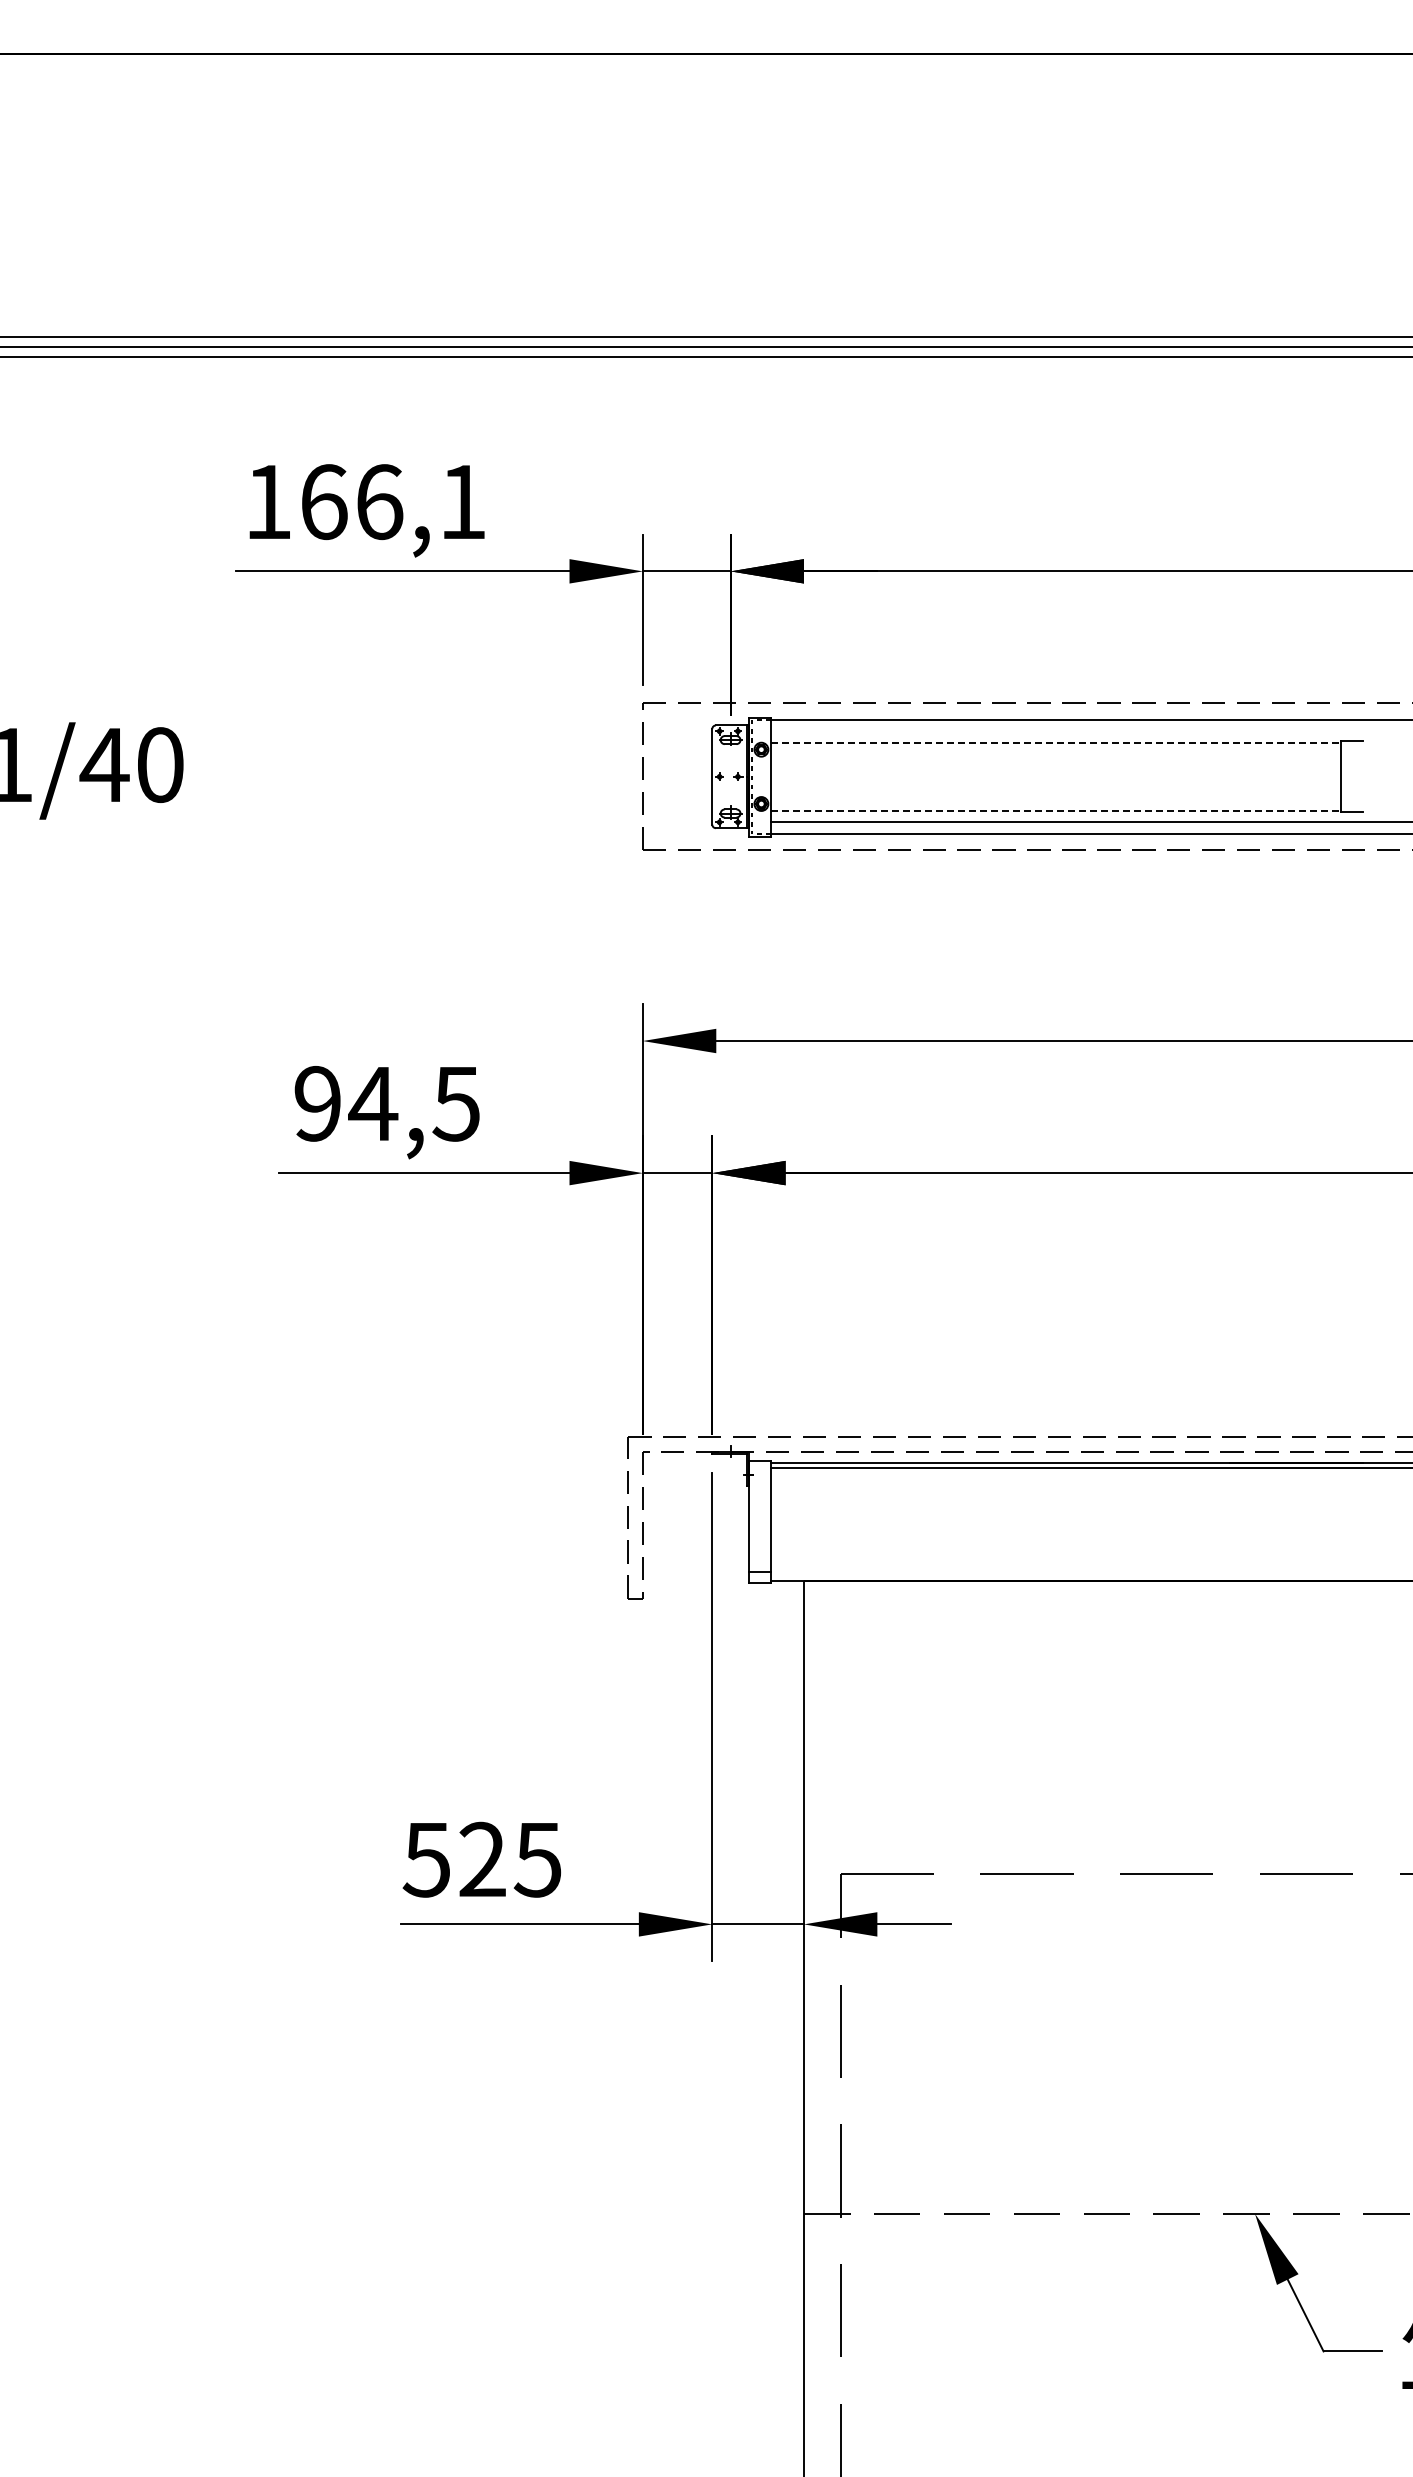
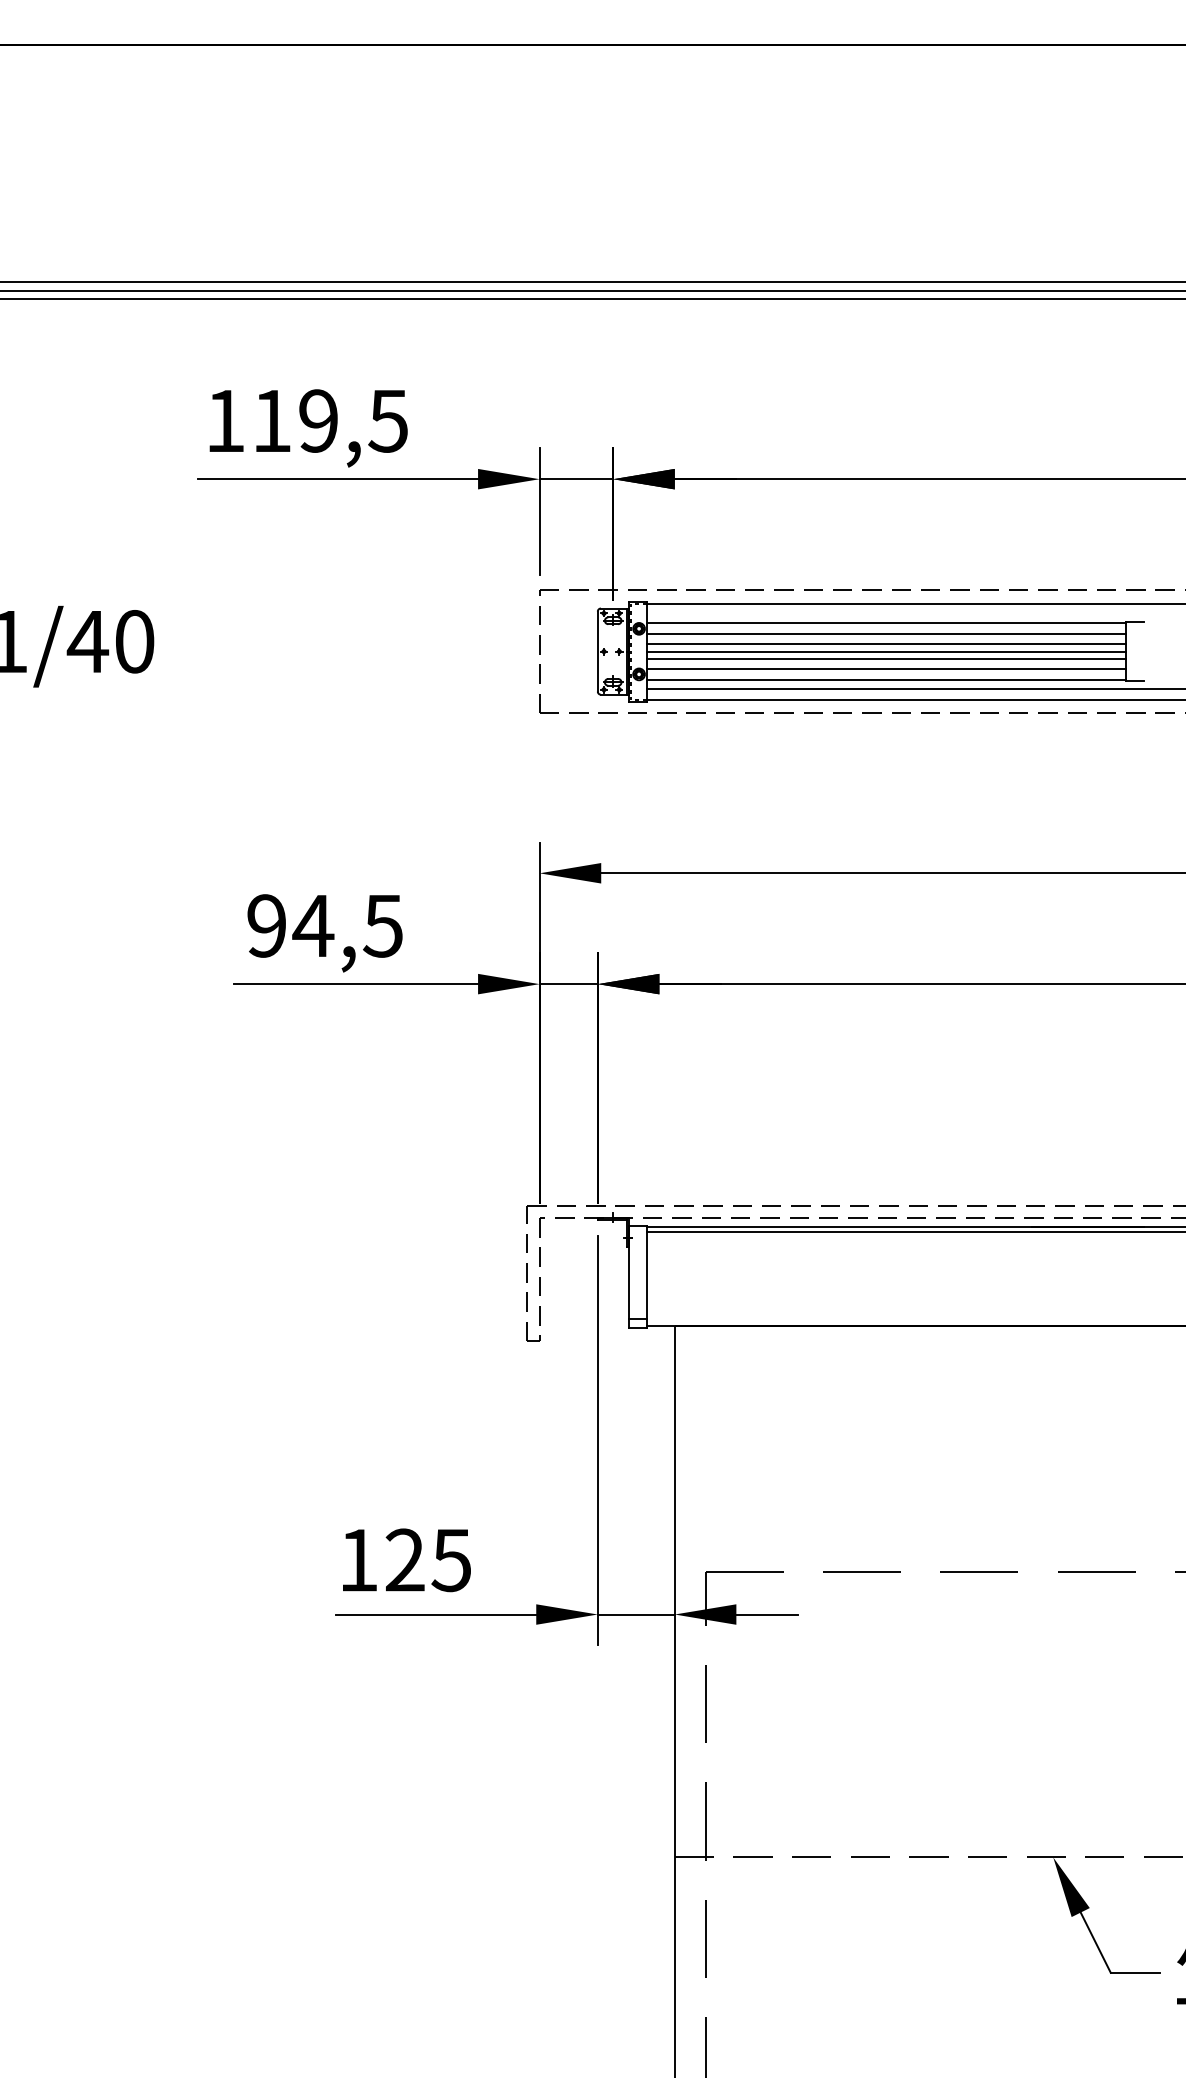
text: (393, 502) -> (330, 421), 166,1 -> 119,5
line: (1056, 743) -> (886, 623), dashed -> solid
line: (1055, 756) -> (885, 634), added
line: (1055, 767) -> (885, 643), added
line: (1055, 776) -> (885, 651), added
line: (1055, 785) -> (885, 658), added
line: (1055, 797) -> (885, 668), added
line: (1056, 810) -> (886, 679), dashed -> solid
text: (425, 1860) -> (357, 1560), 525 -> 125

